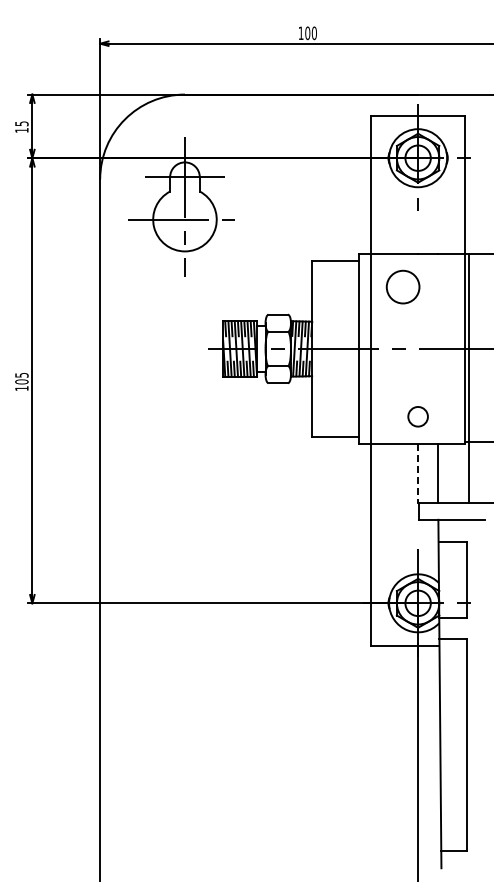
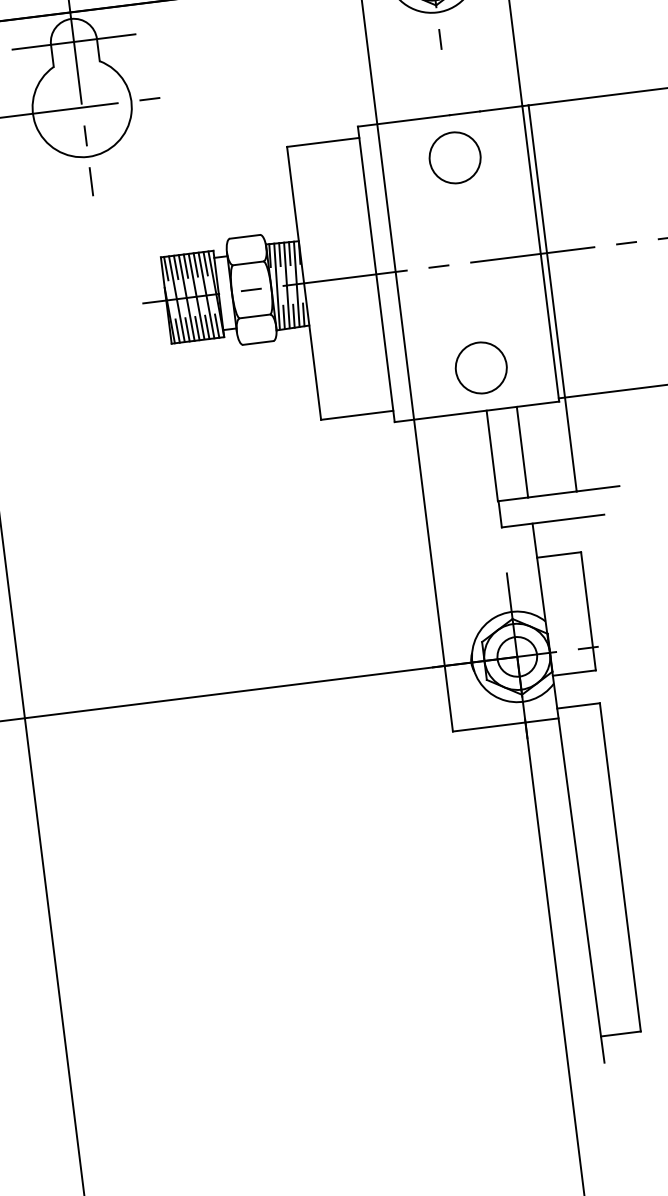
circle: (402, 286) -> (454, 157), moved
circle: (417, 416) -> (480, 367), size x1.67
line: (418, 474) -> (493, 457), dashed -> solid

